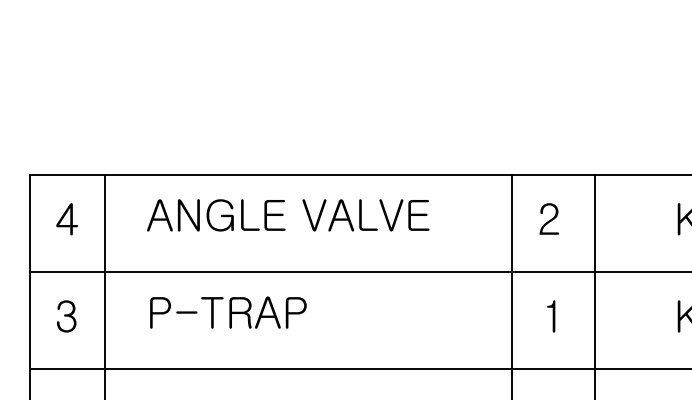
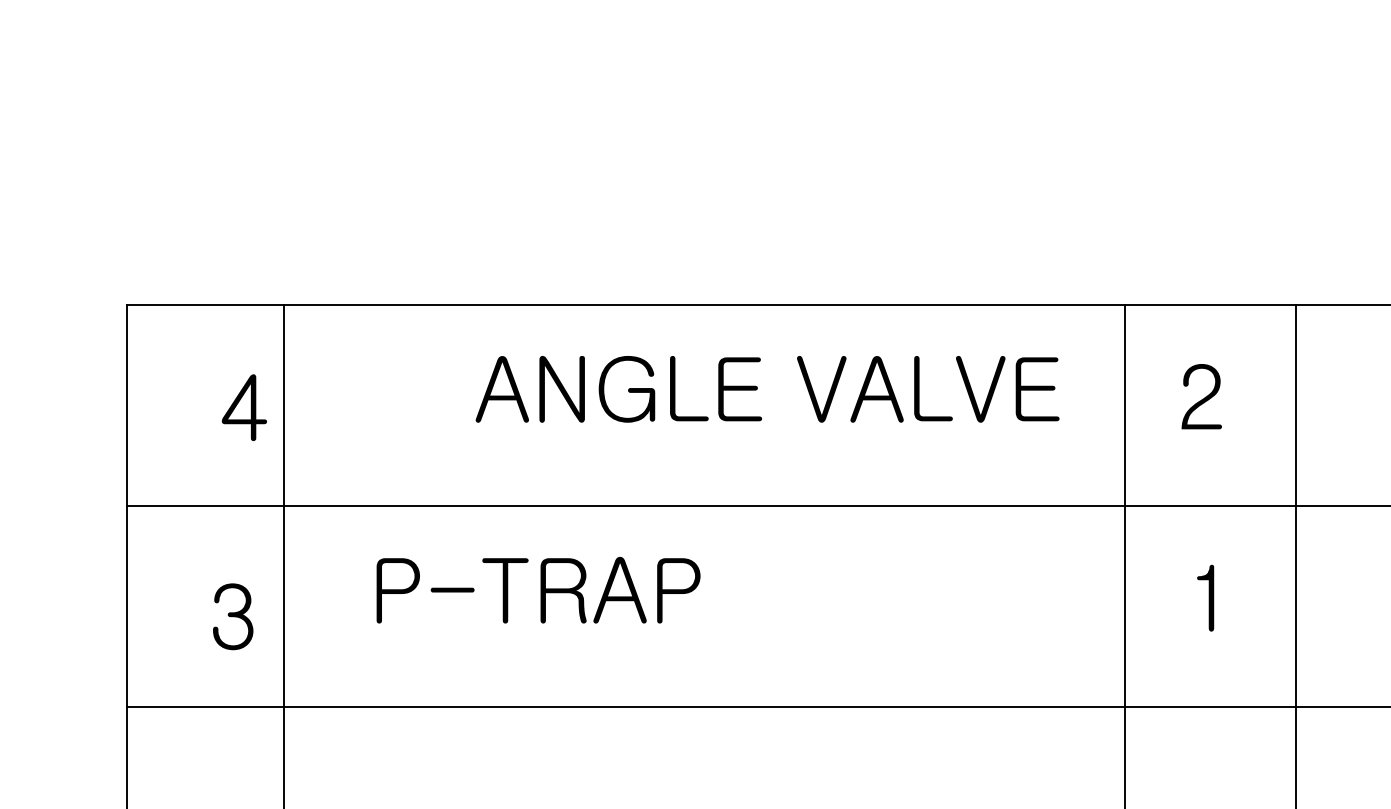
text: (288, 215) -> (768, 389), moved
text: (66, 219) -> (243, 408), moved
text: (66, 316) -> (232, 616), moved

